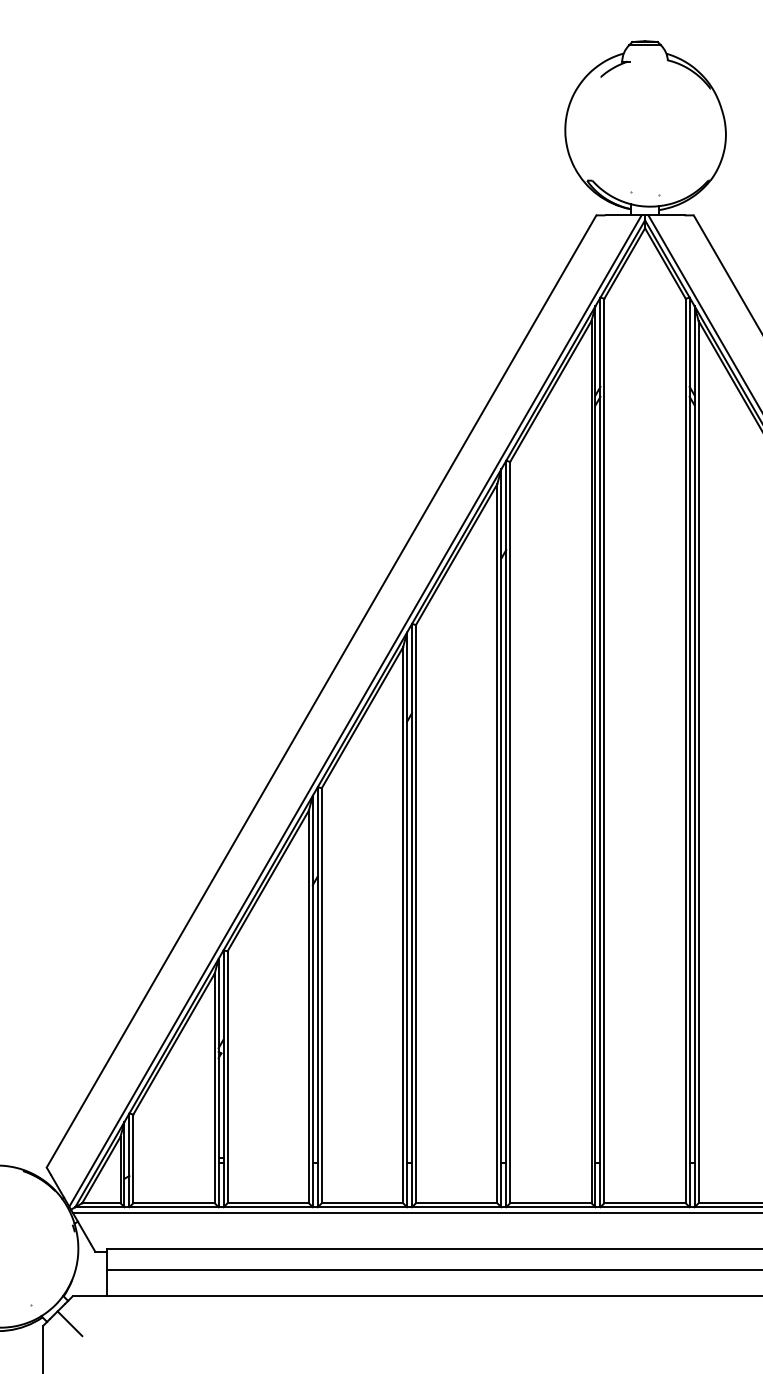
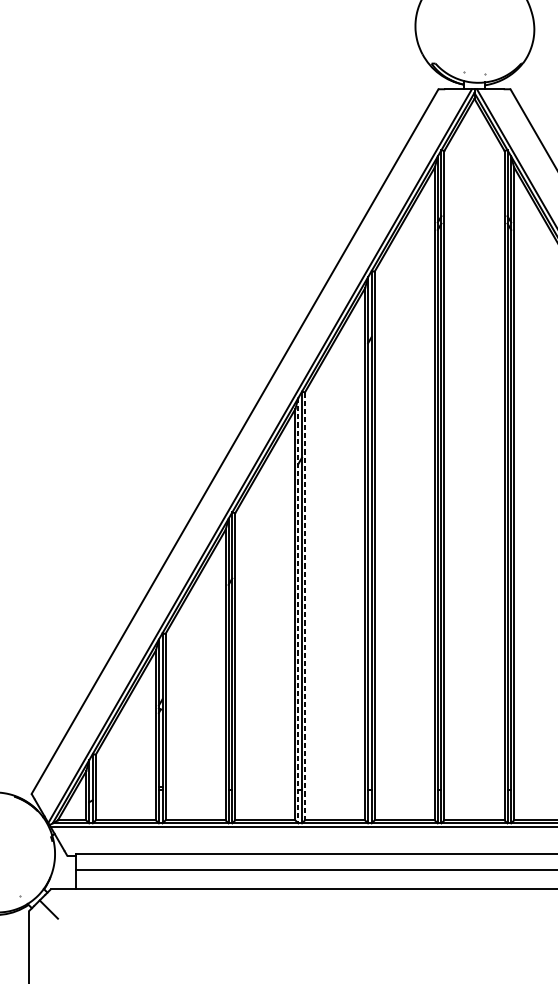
line: (416, 914) -> (305, 606), solid -> dashed
line: (407, 920) -> (298, 611), solid -> dashed

